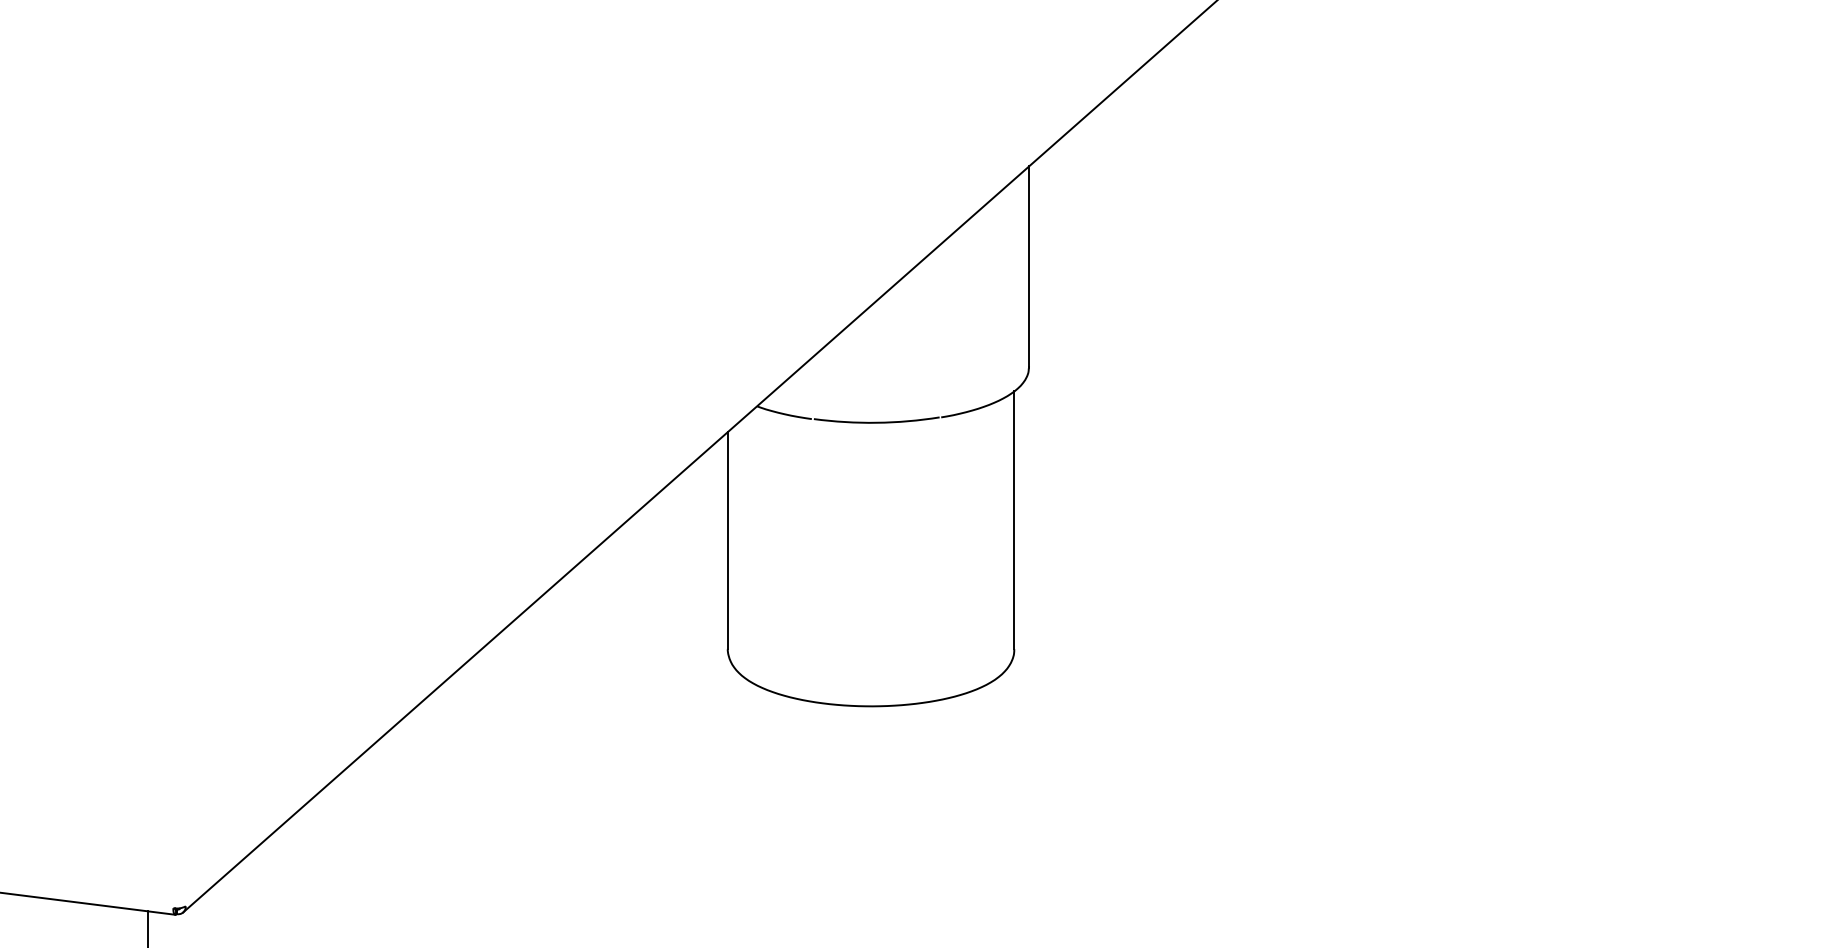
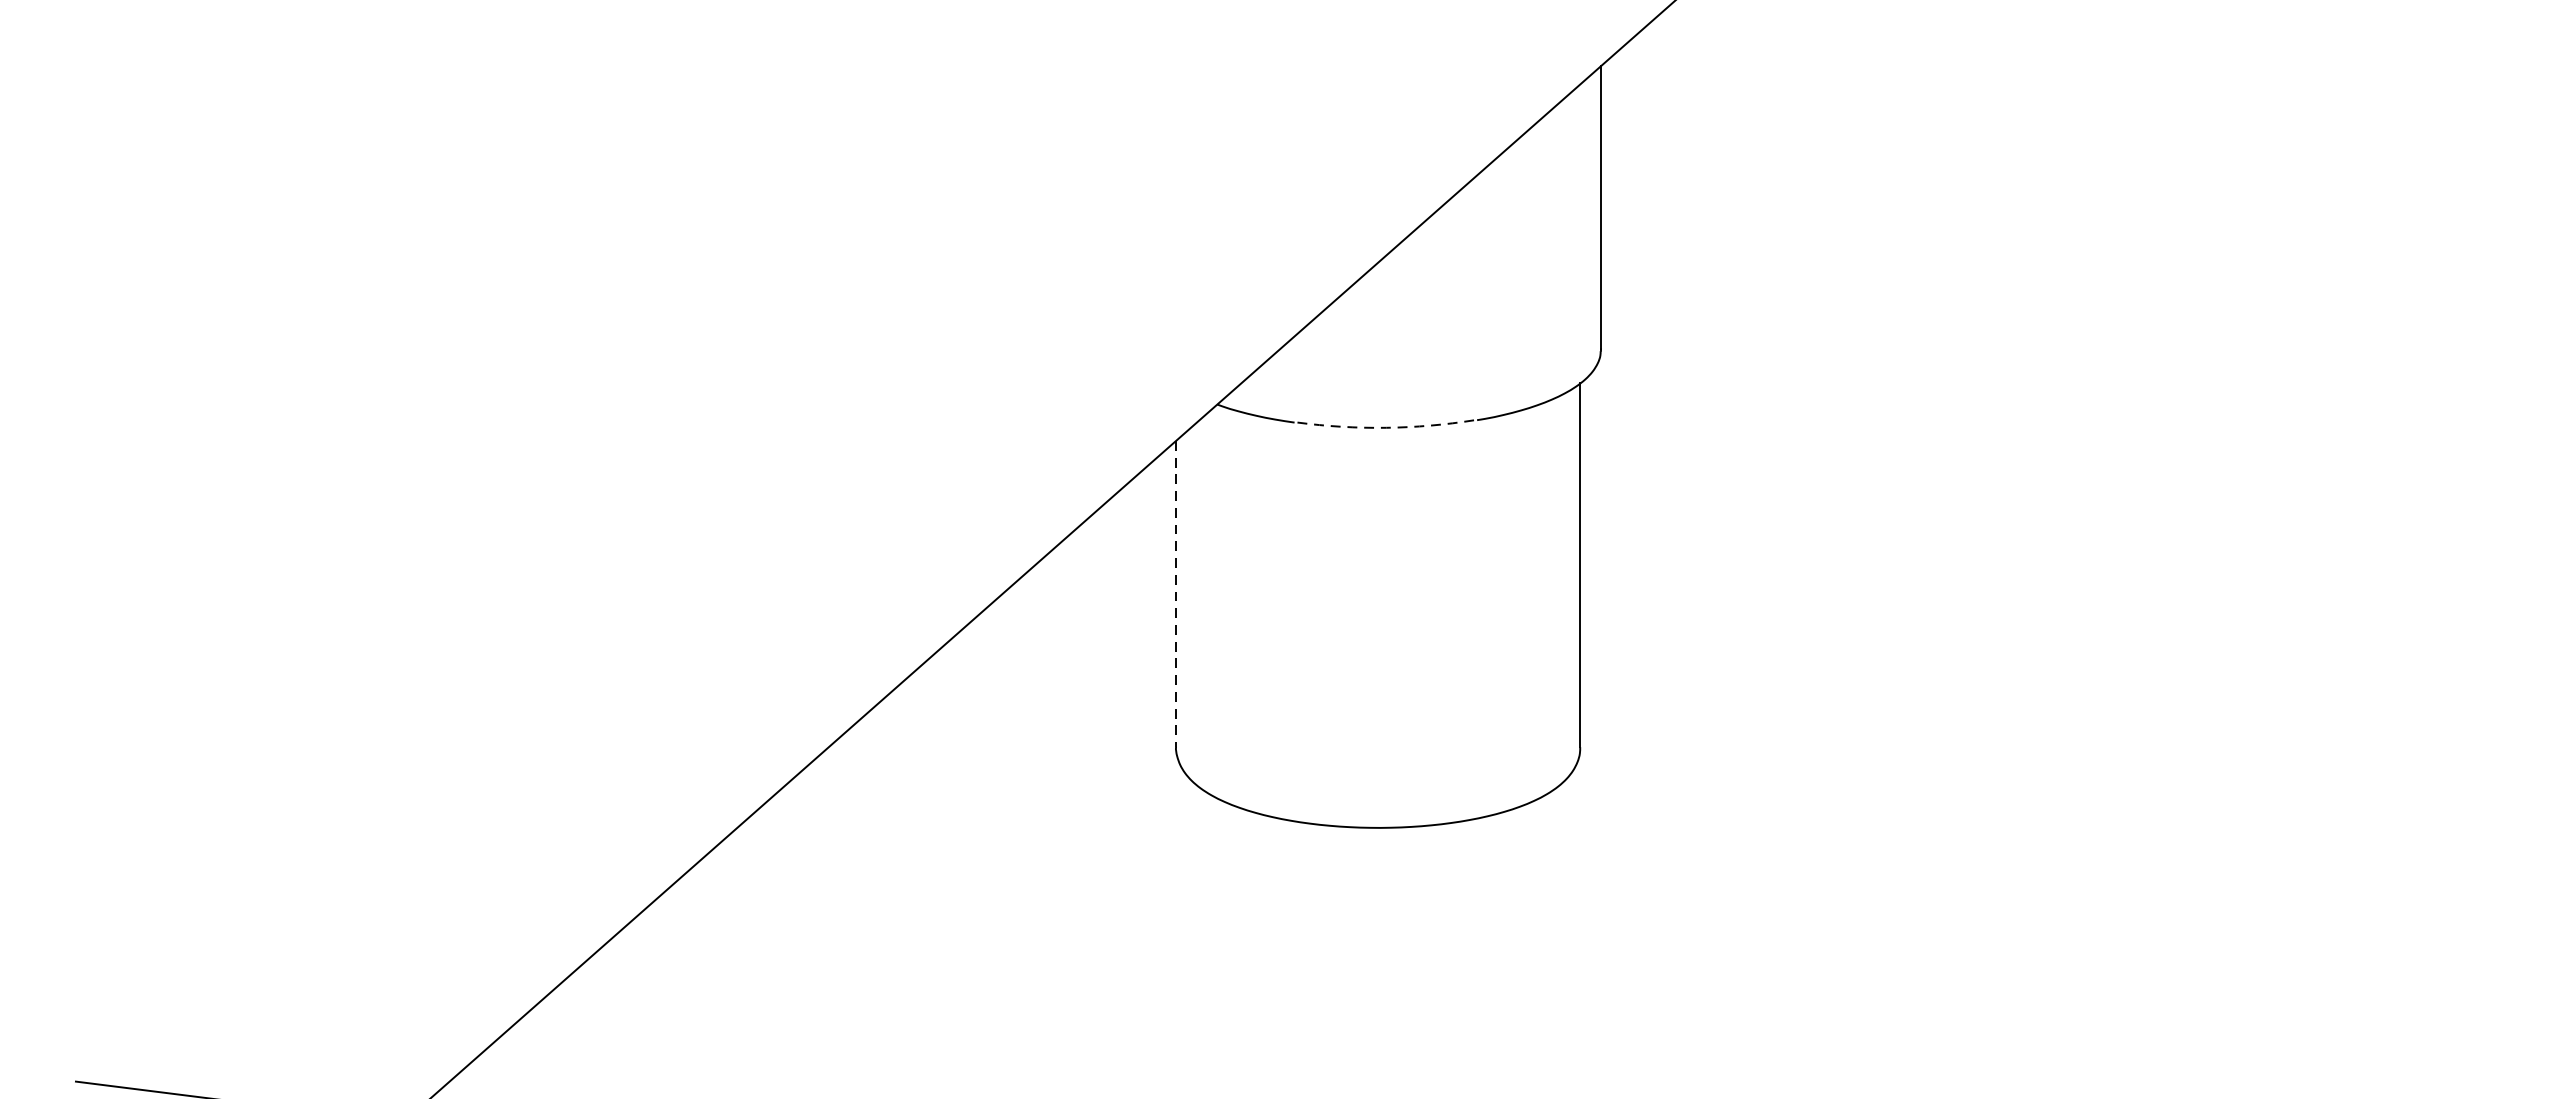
arc: (876, 422) -> (1385, 427), solid -> dashed
line: (727, 540) -> (1175, 593), solid -> dashed

